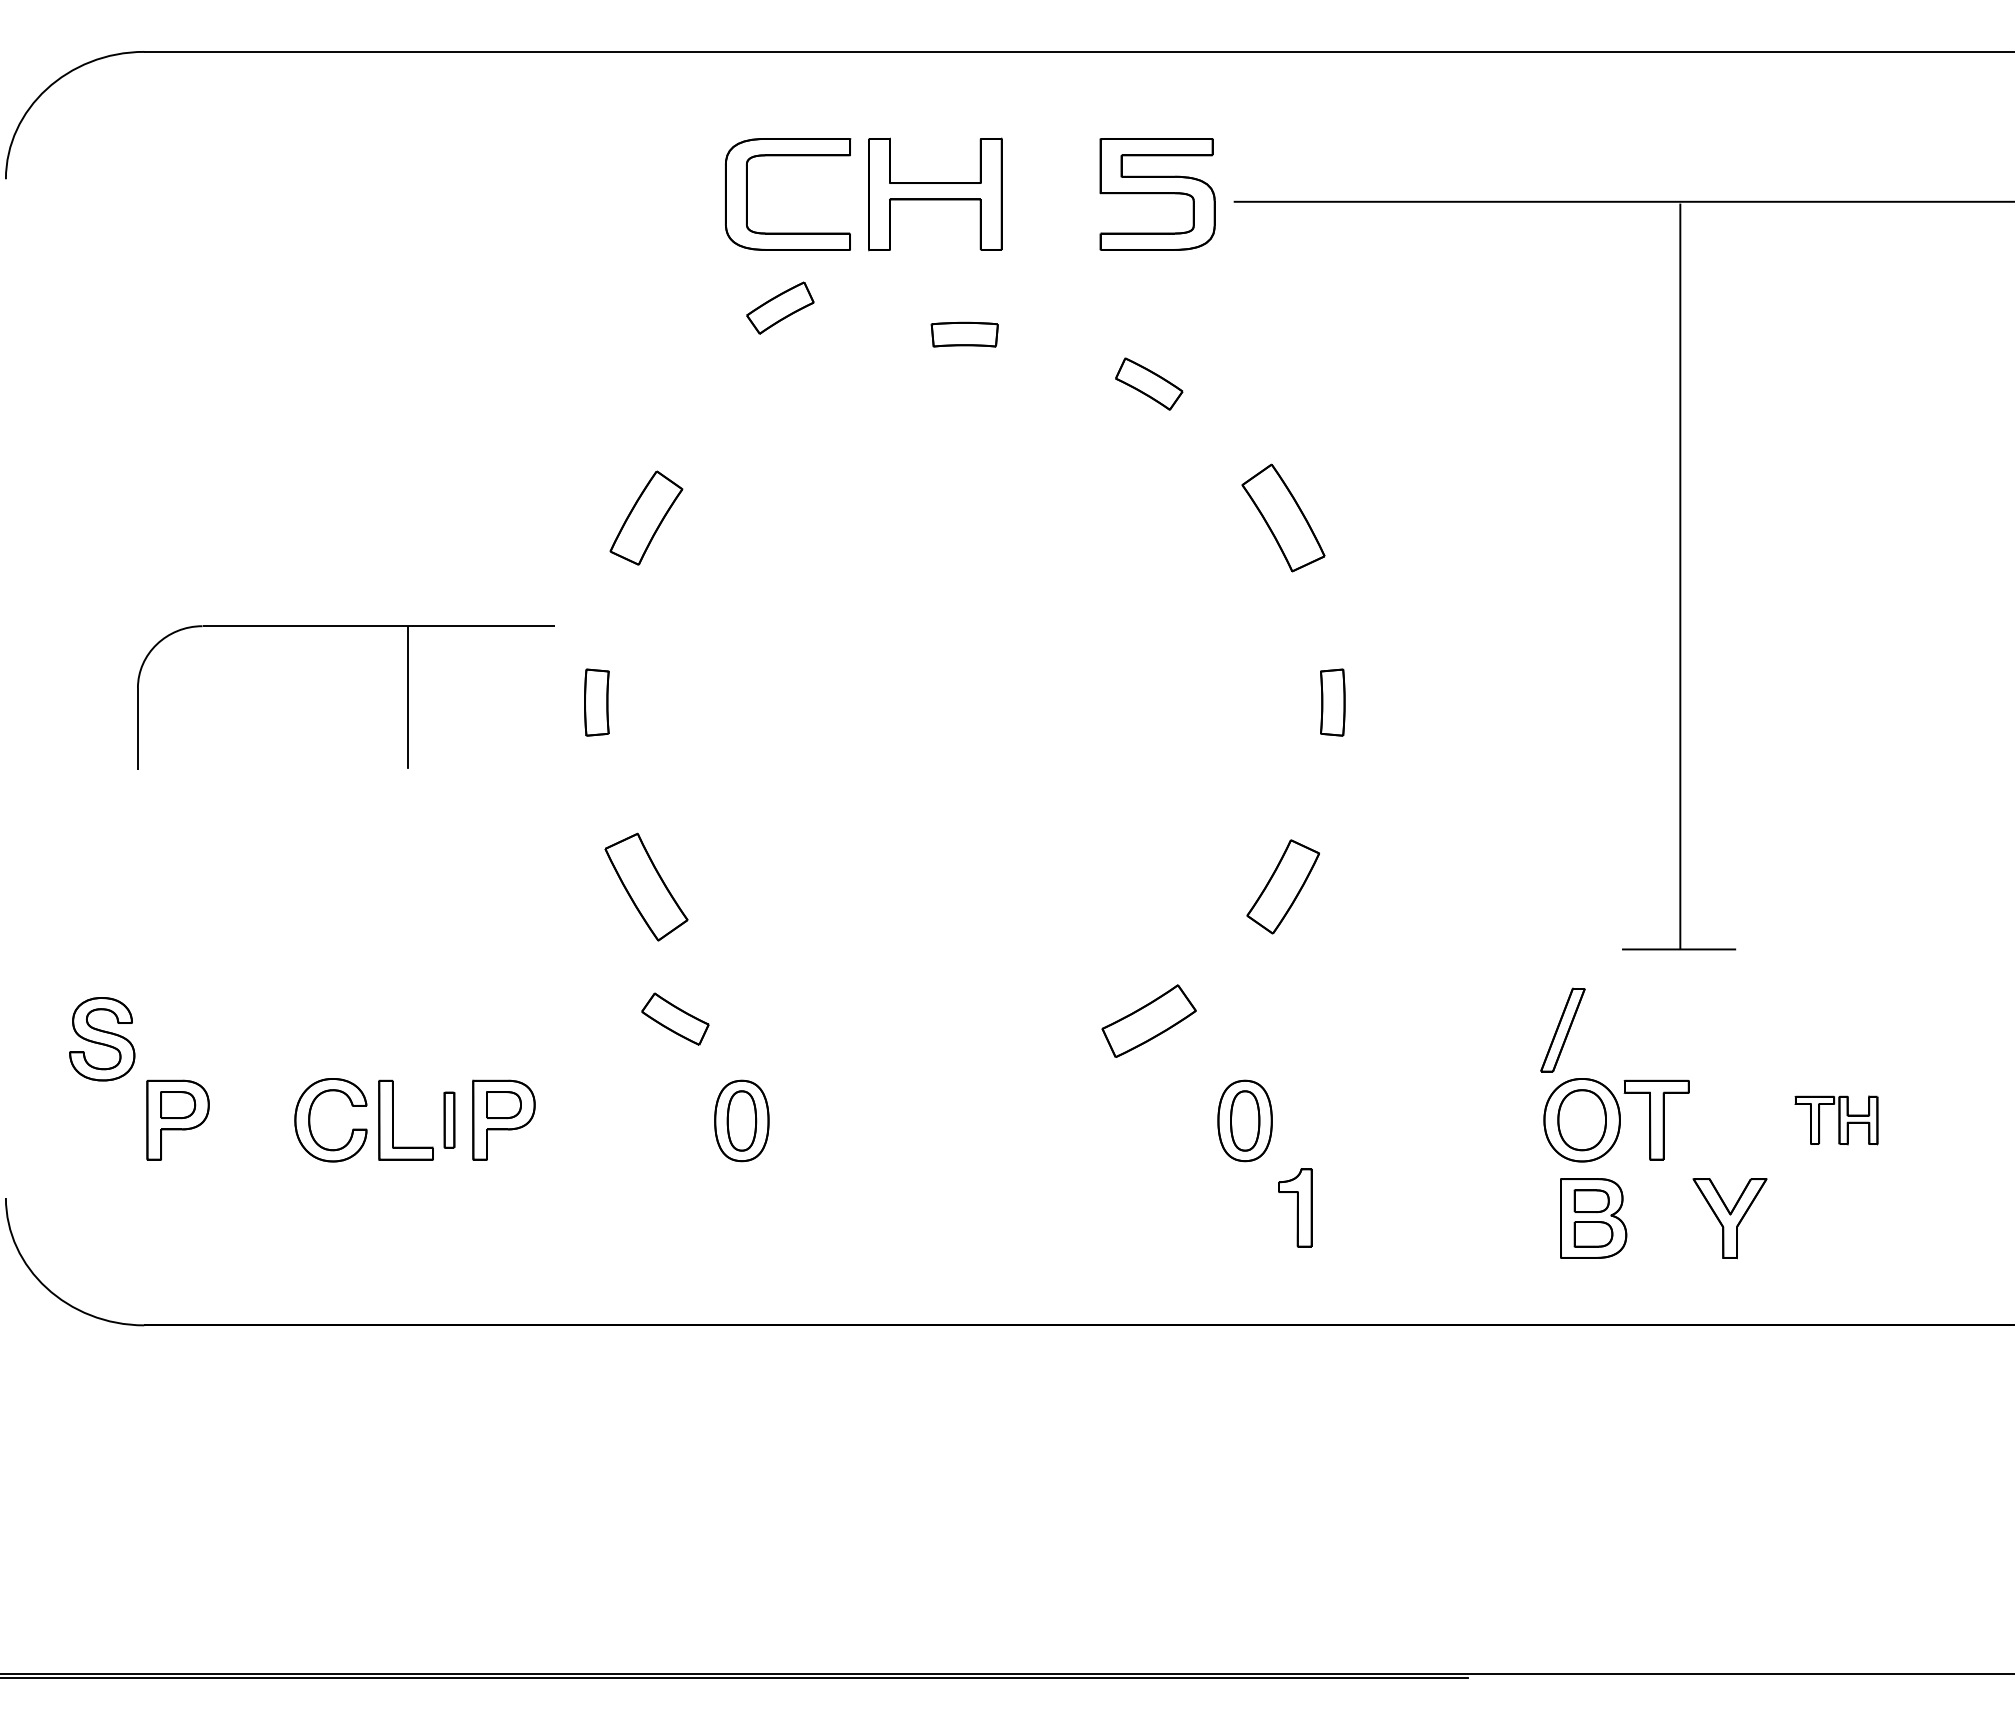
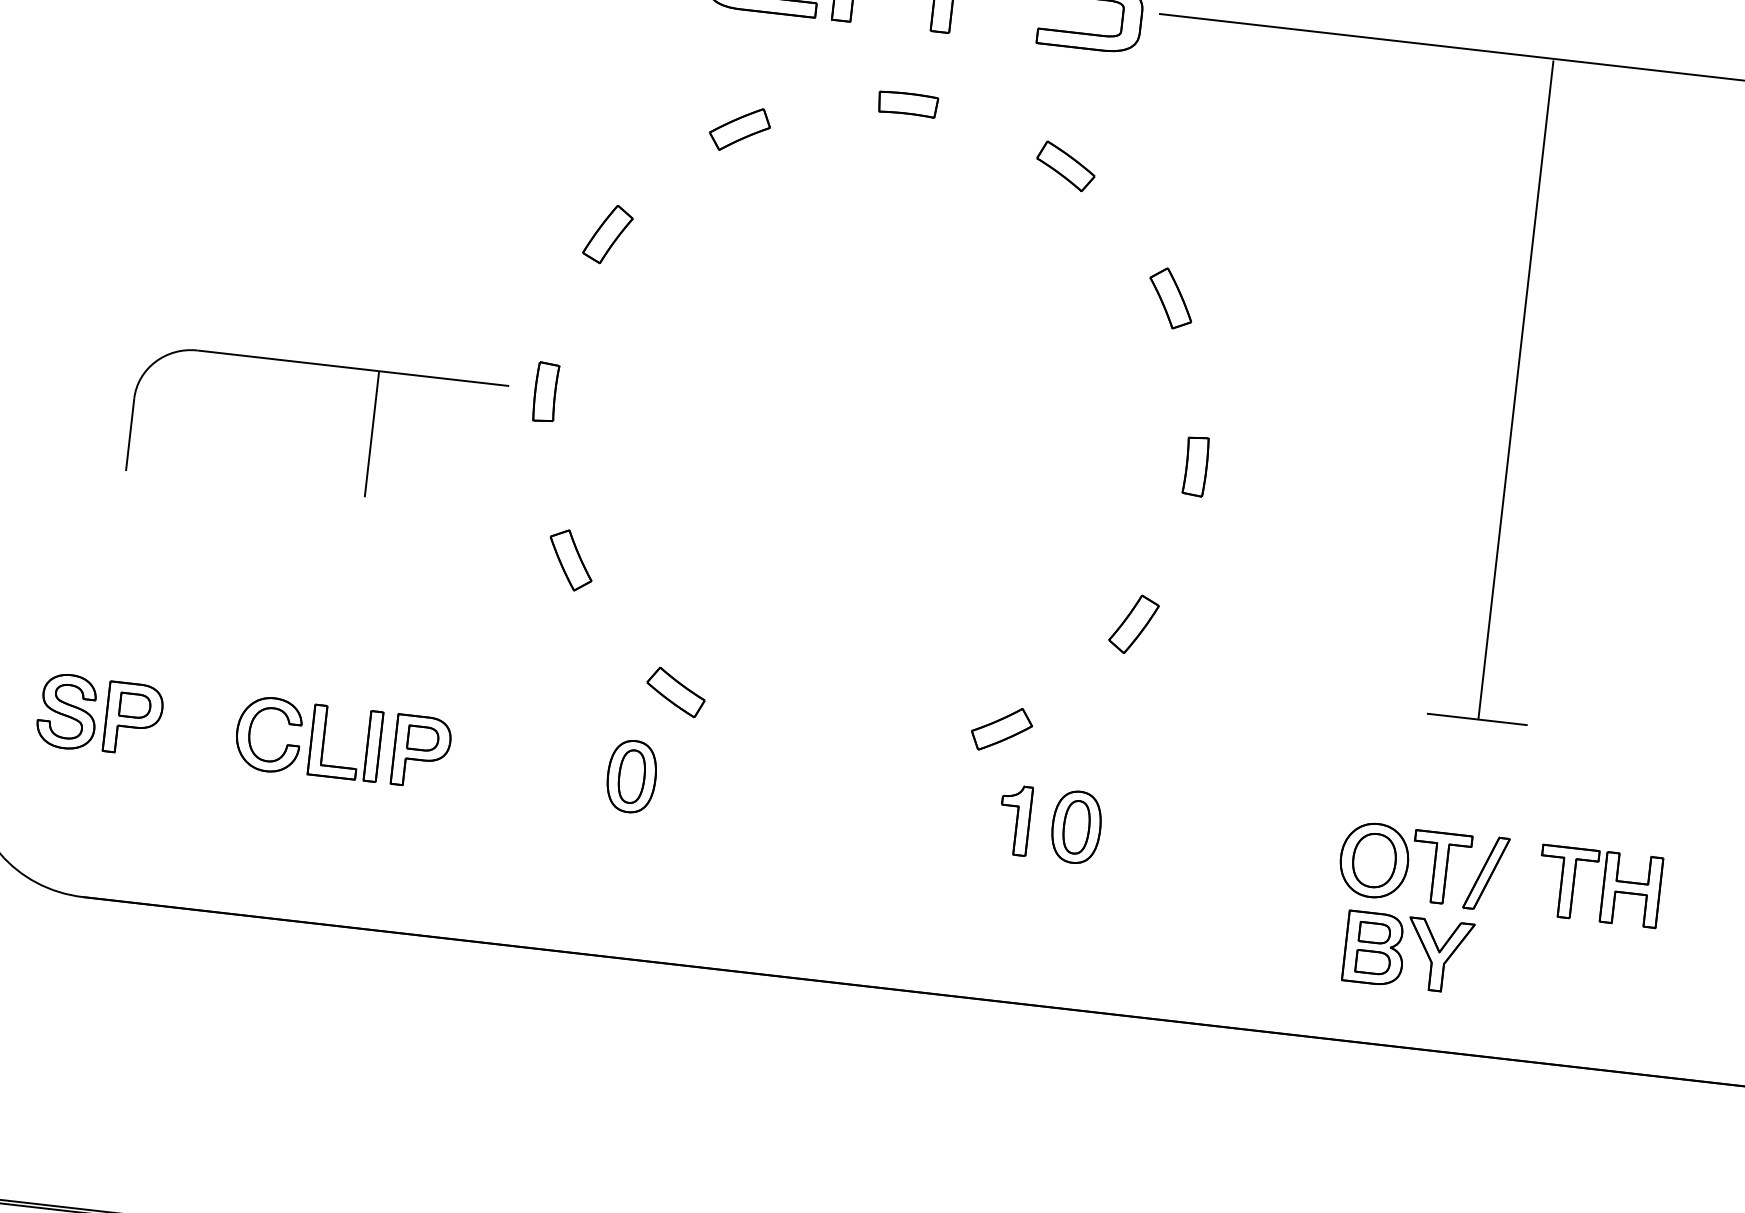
part: (780, 307) -> (740, 128), moved
part: (645, 518) -> (607, 234), size x0.71
part: (1282, 518) -> (1170, 298), size x0.62
part: (407, 697) -> (371, 434), moved
part: (645, 886) -> (570, 559), size x0.62
part: (1283, 887) -> (1133, 624), size x0.71
part: (675, 1018) -> (676, 691), moved
part: (1149, 1020) -> (1002, 728), size x0.71
part: (1562, 1029) -> (1486, 872), moved
part: (102, 1039) -> (67, 711), moved
part: (449, 1119) -> (373, 745), size x1.43
part: (1836, 1120) -> (1599, 886), size x1.67
part: (1295, 1207) -> (1015, 819), moved
part: (1729, 1218) -> (1438, 955), moved

